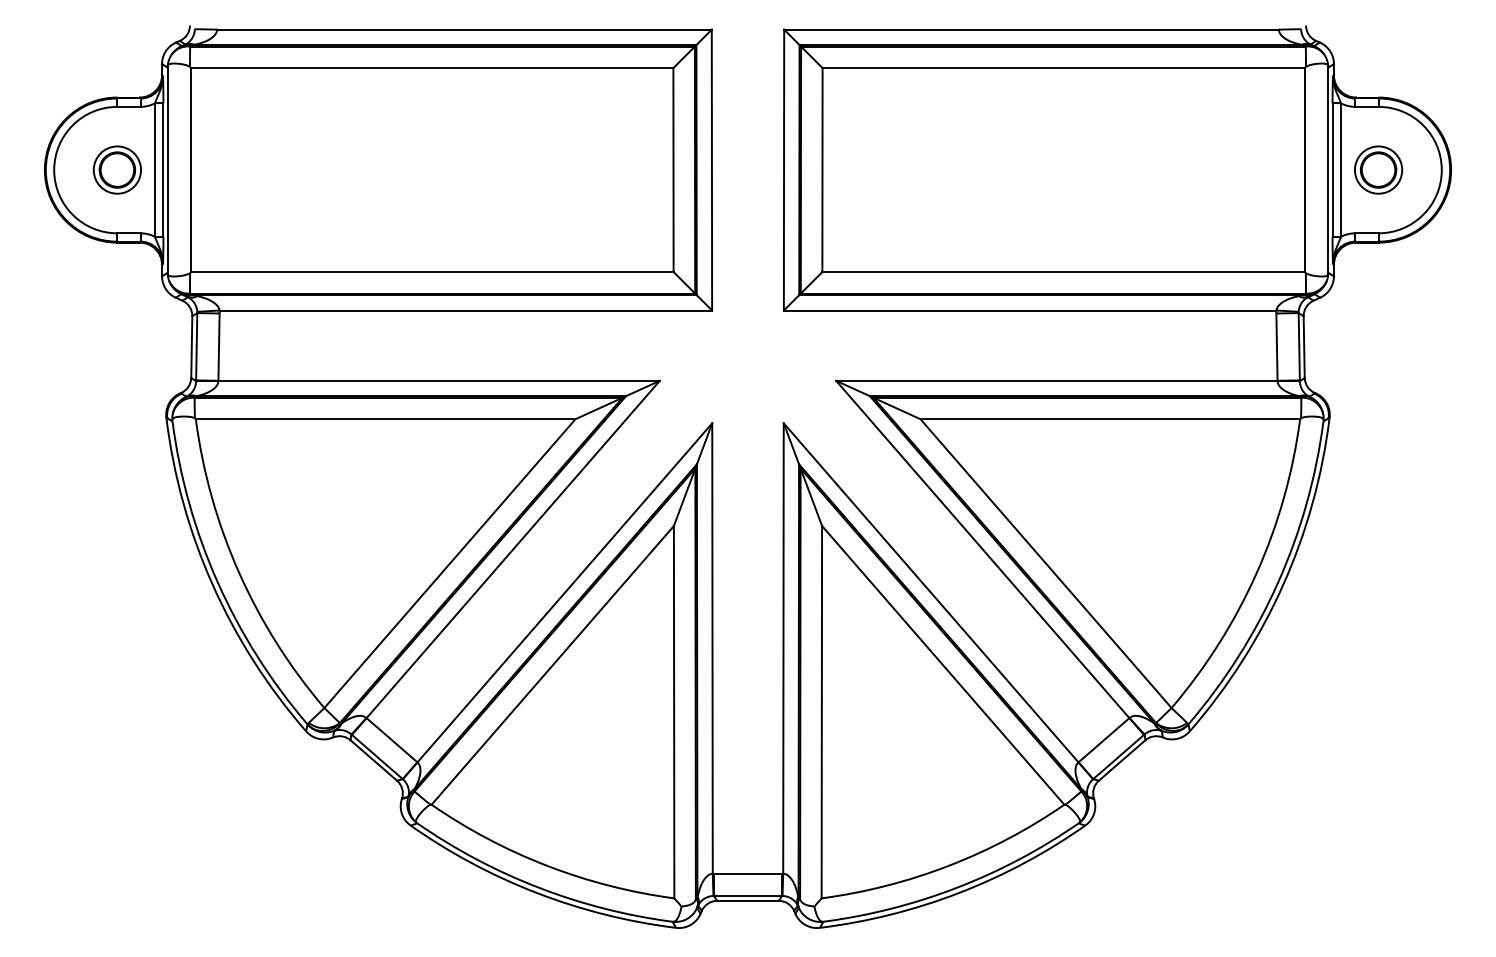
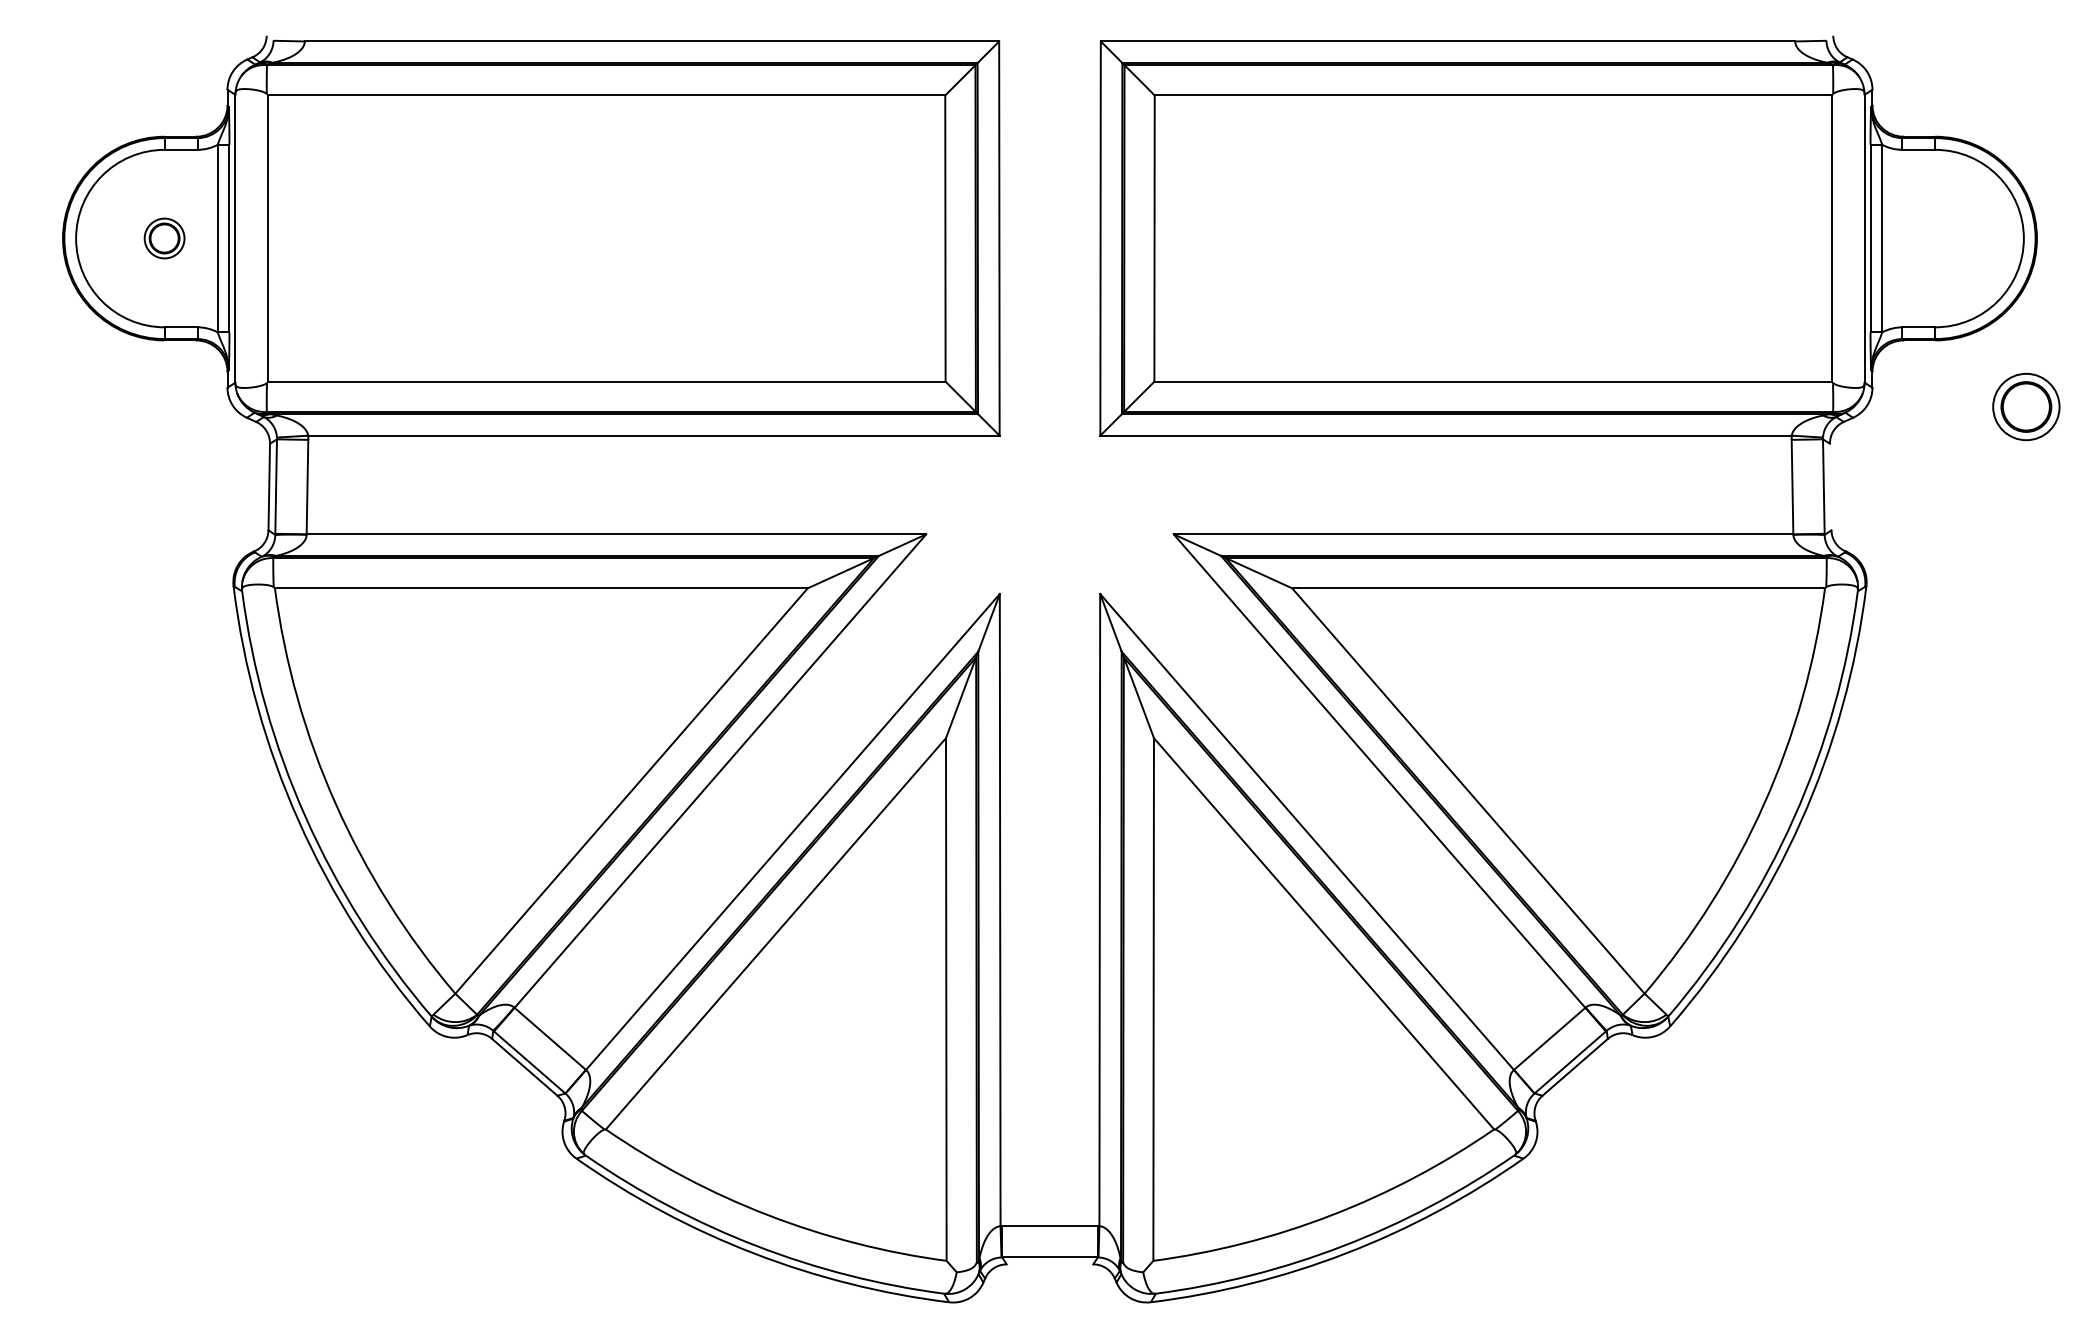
part: (116, 169) -> (163, 237), size x0.6
part: (1378, 169) -> (2026, 406), moved
line: (1303, 346) -> (1829, 486), removed
line: (747, 900) -> (1049, 1263), removed

